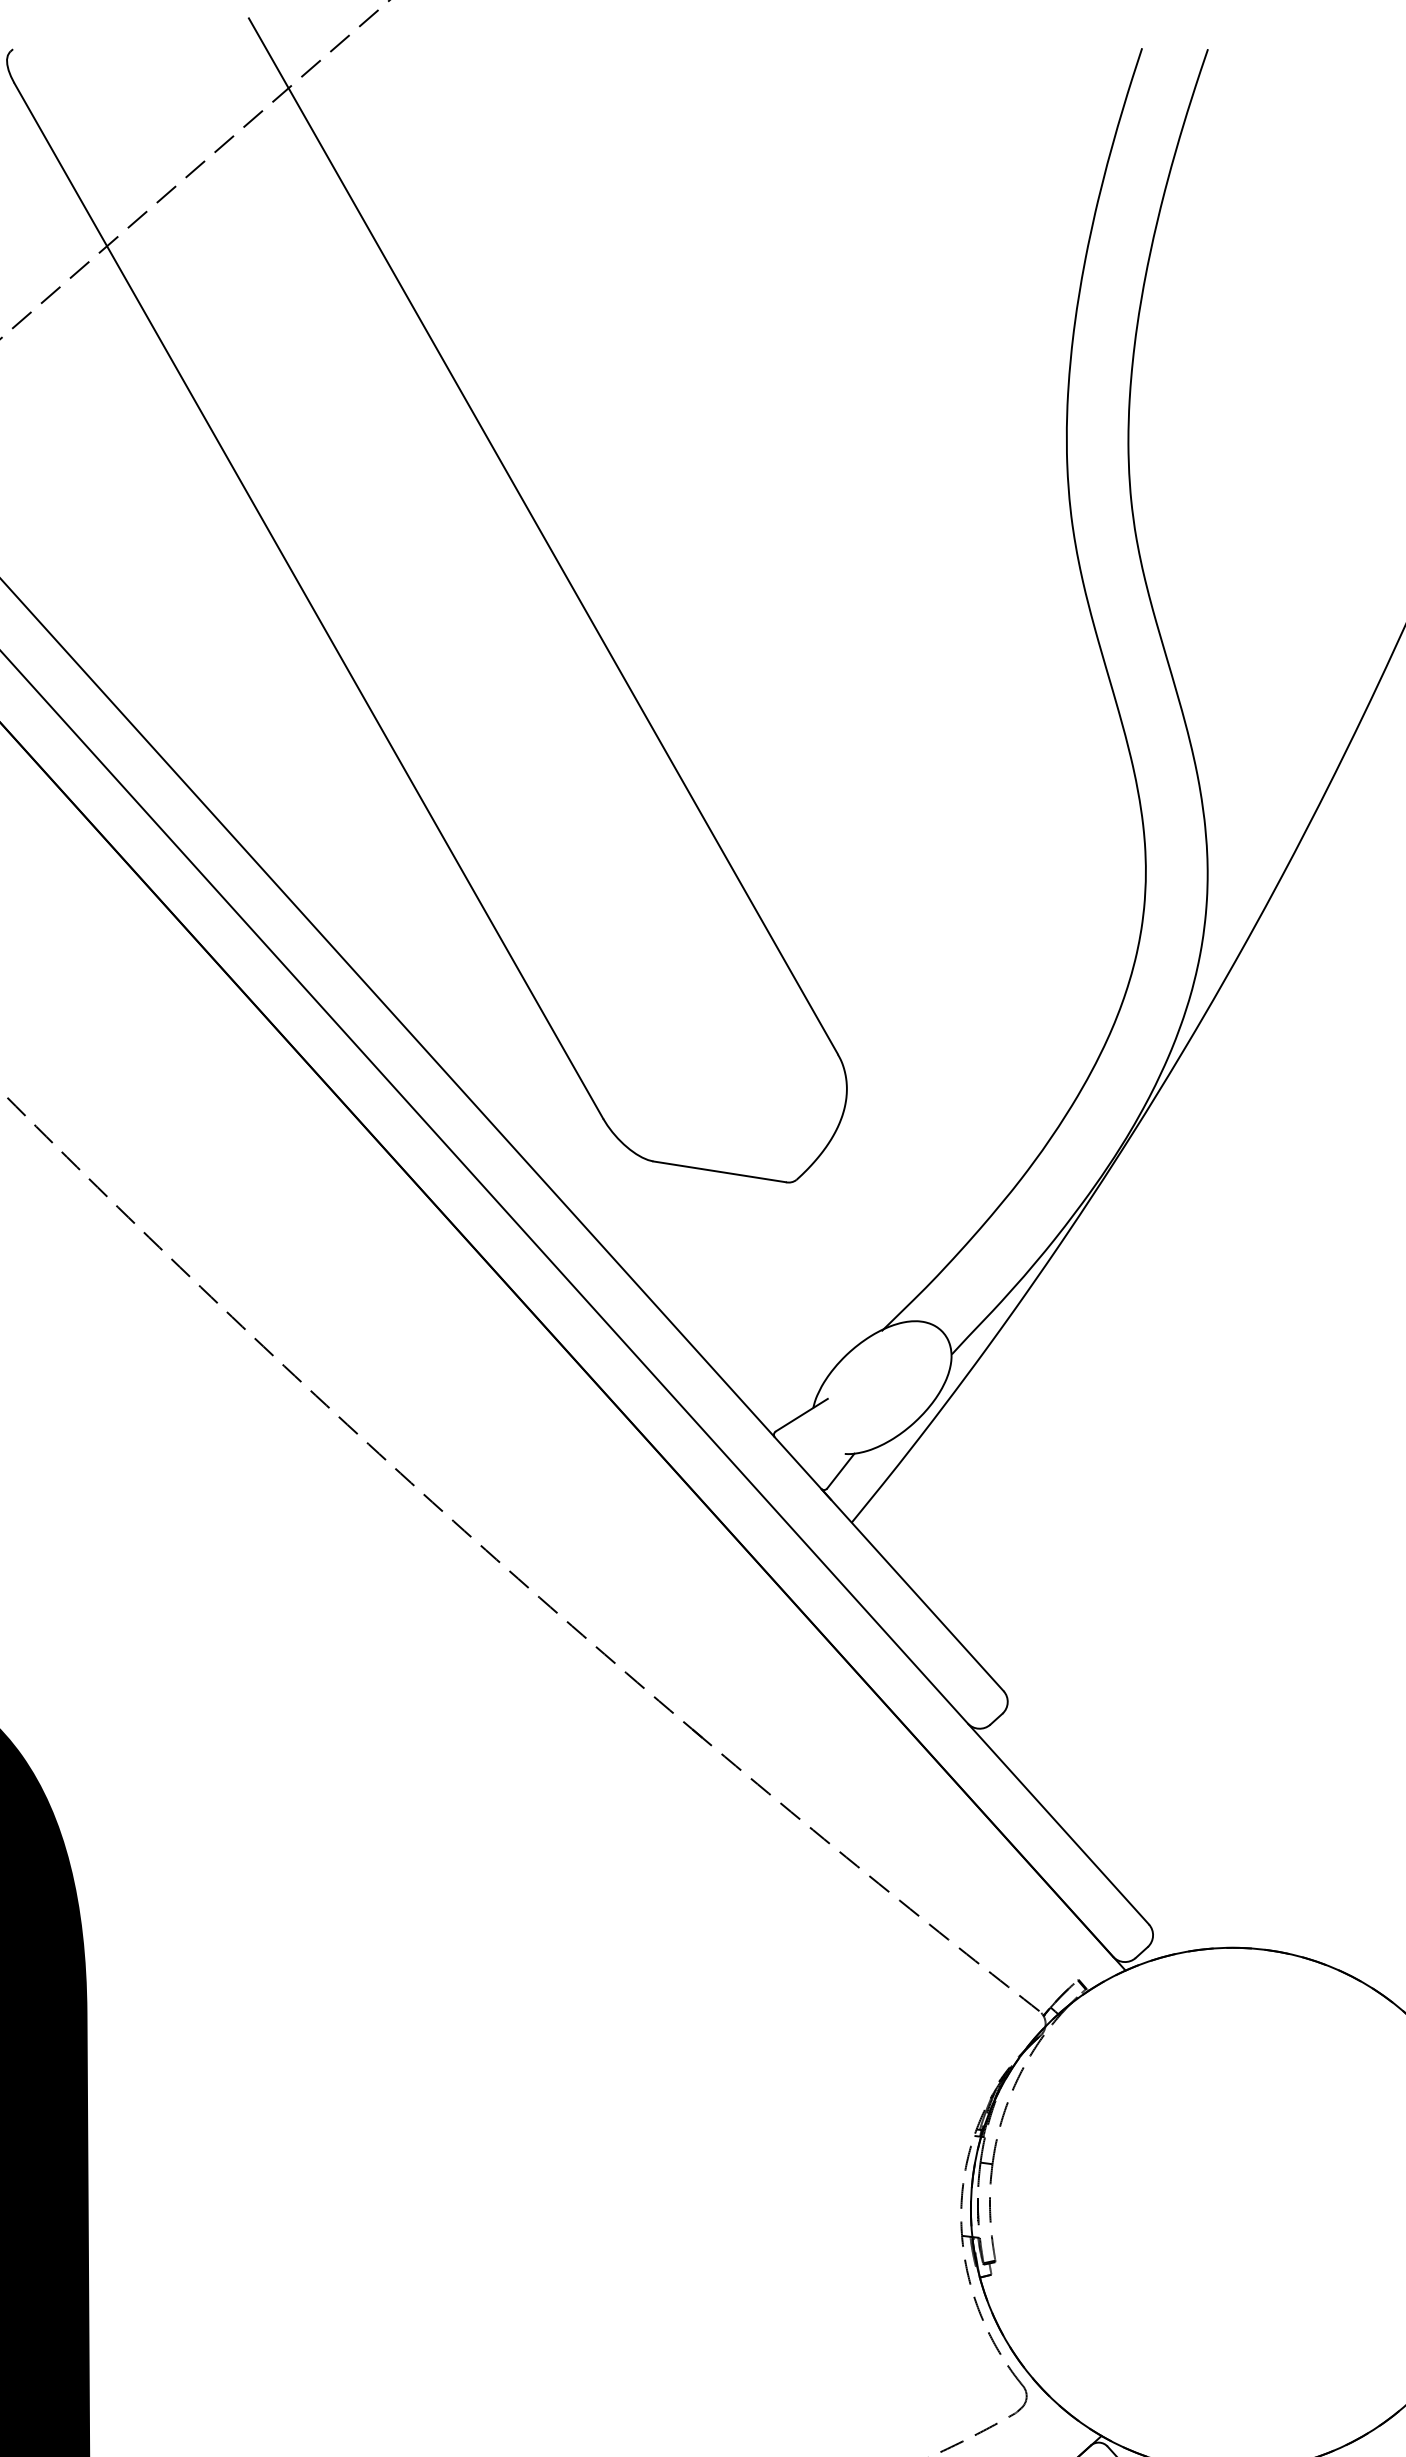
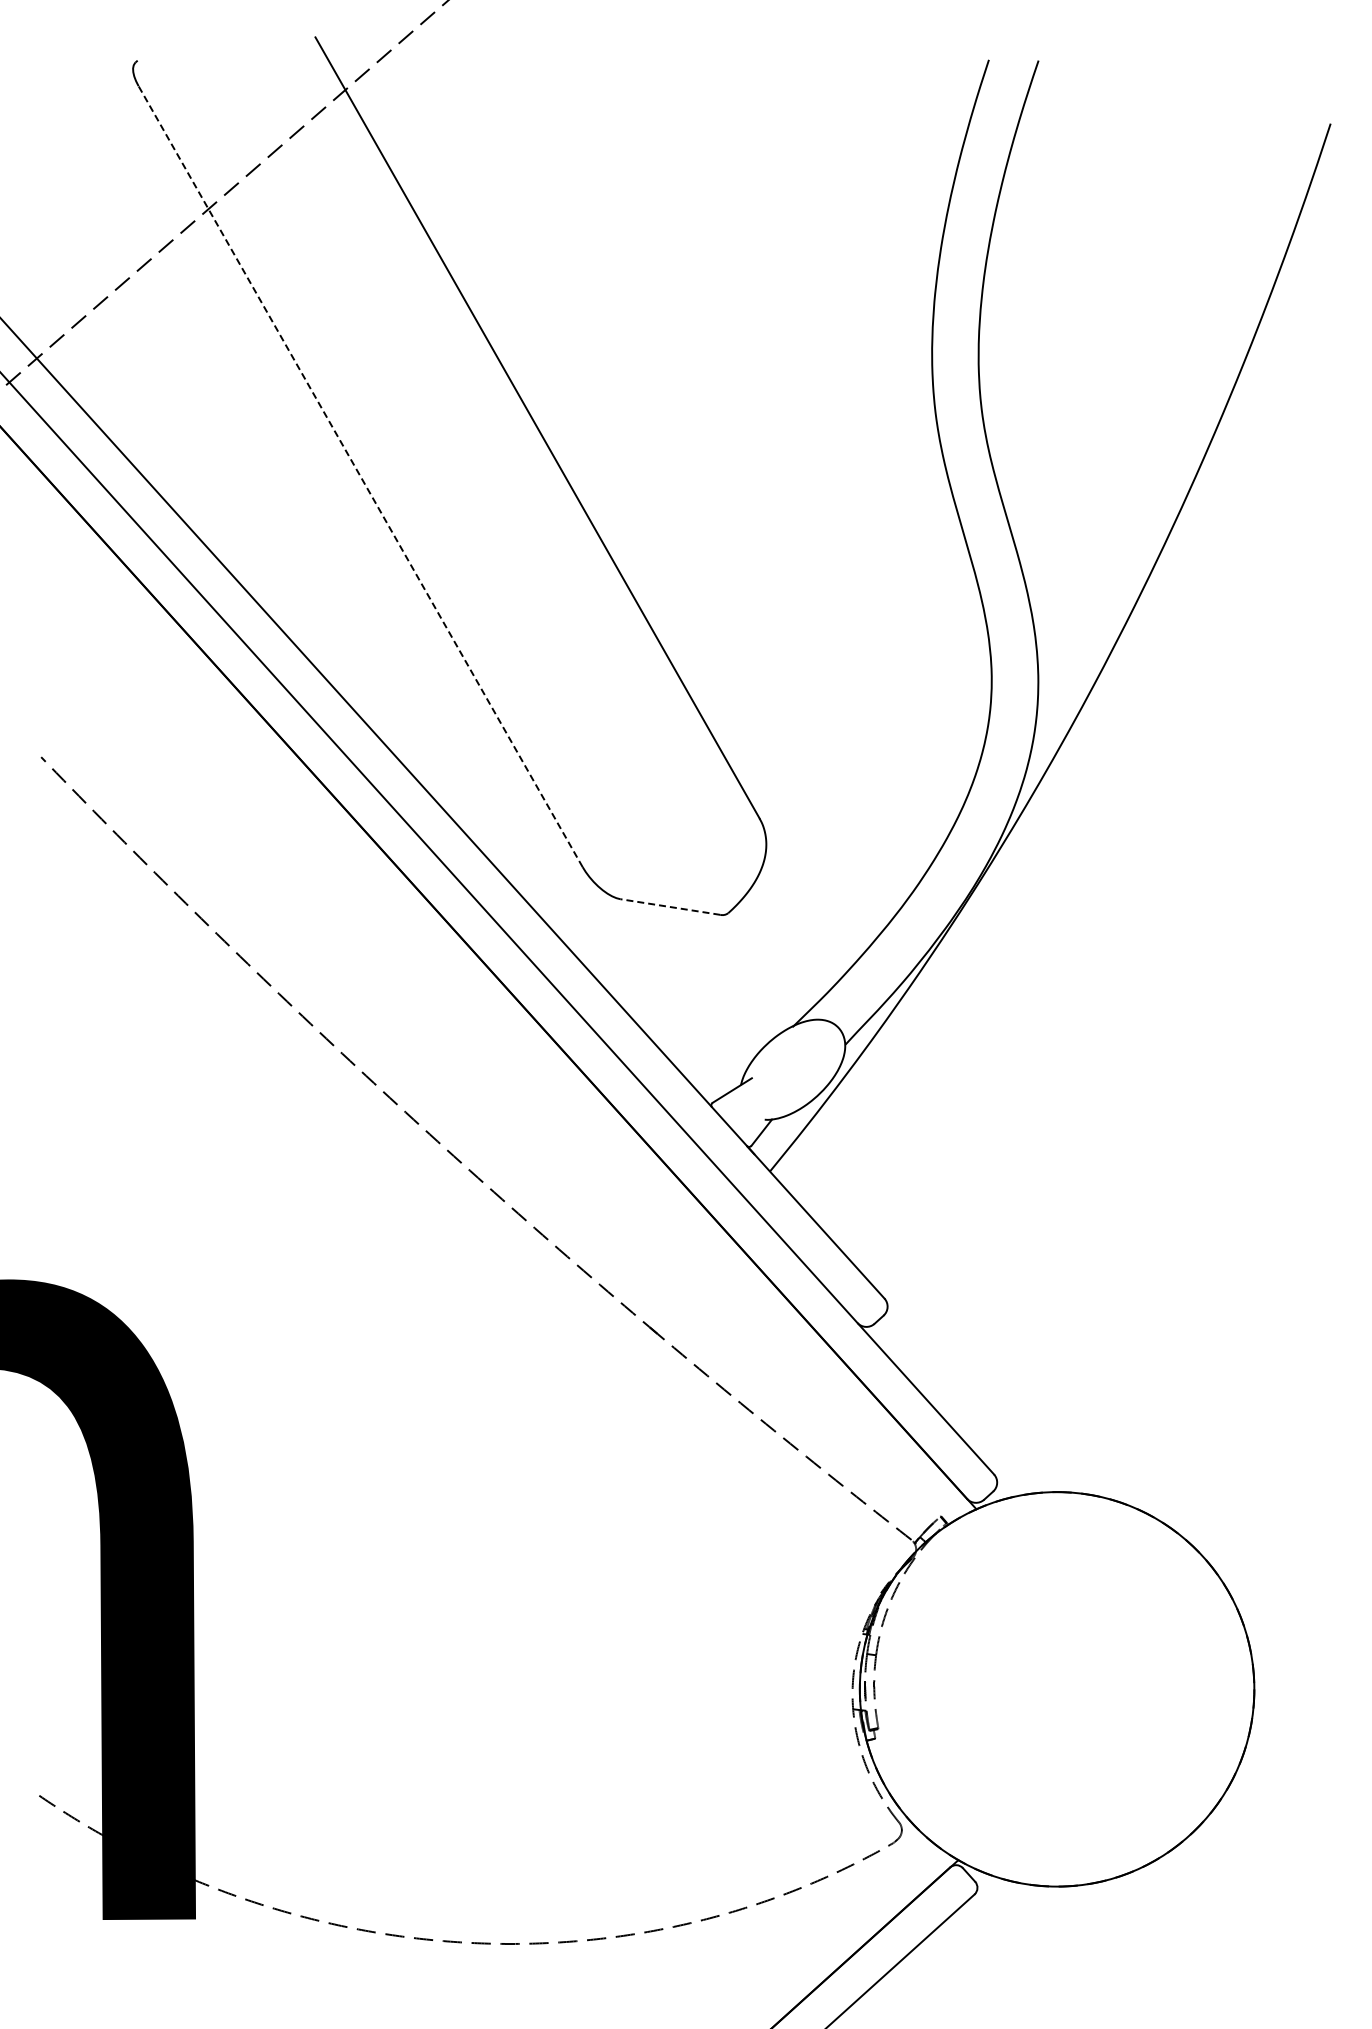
line: (308, 600) -> (360, 476), solid -> dashed
line: (719, 1172) -> (670, 907), solid -> dashed

